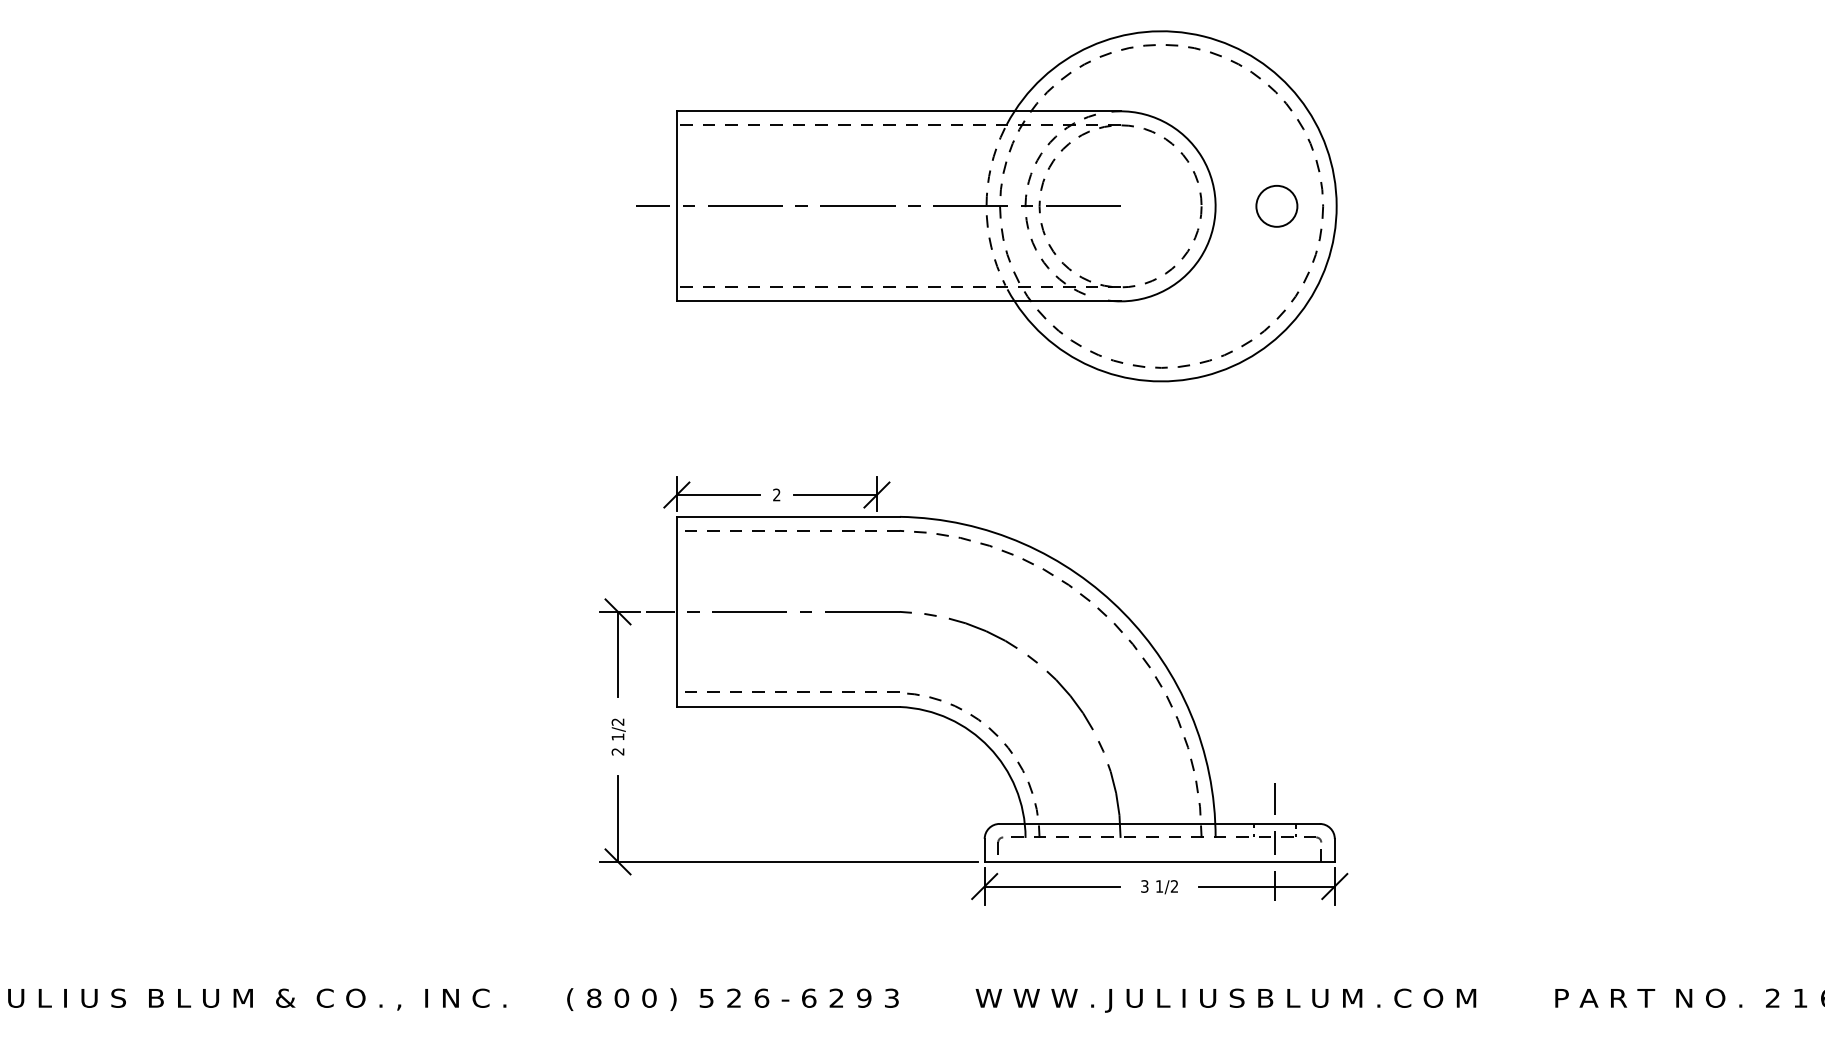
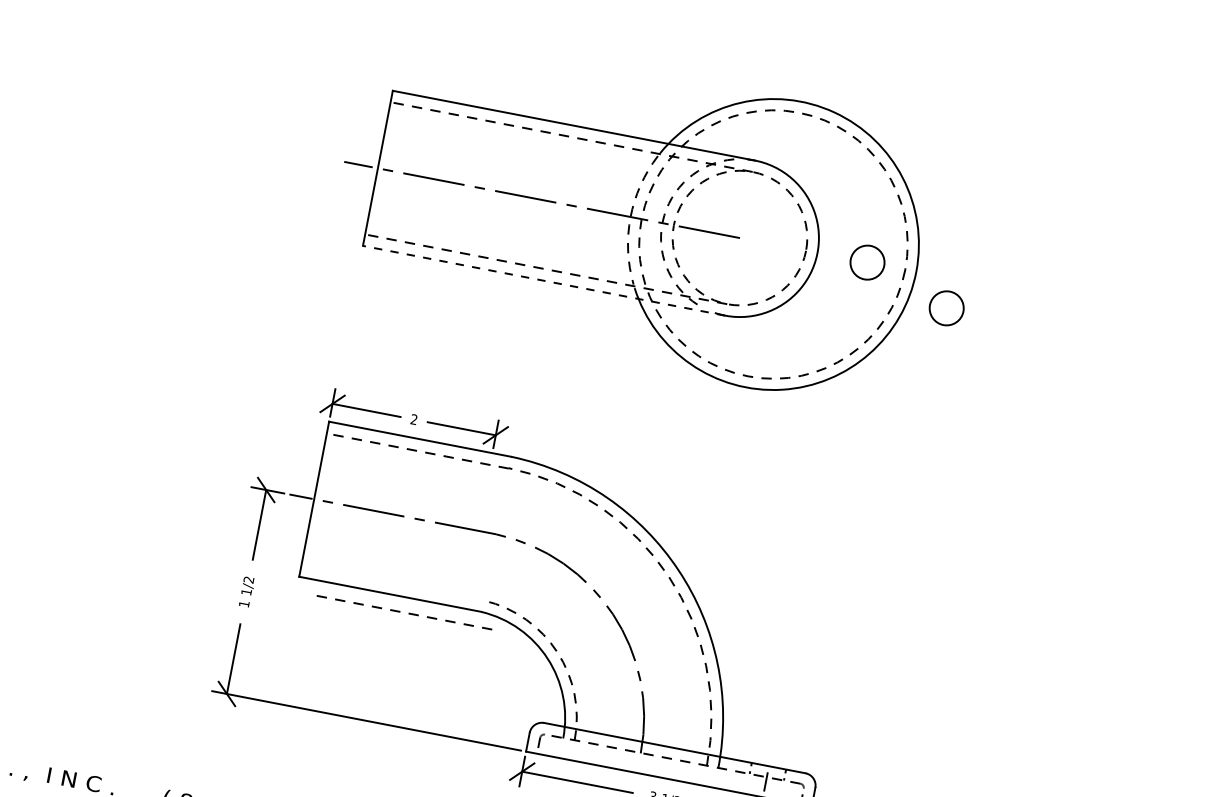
circle: (1380, 242) -> (946, 308), added
line: (898, 301) -> (543, 280), solid -> dashed
line: (797, 691) -> (408, 612), moved
text: (617, 751) -> (243, 603), 2 -> 1
line: (1275, 799) -> (773, 746), removed

